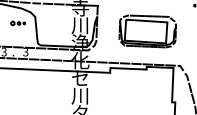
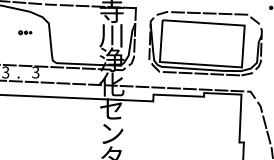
part: (18, 23) -> (25, 32), size x0.62
part: (147, 31) -> (205, 43), size x1.43
text: (80, 95) -> (111, 133), 川 -> ン

